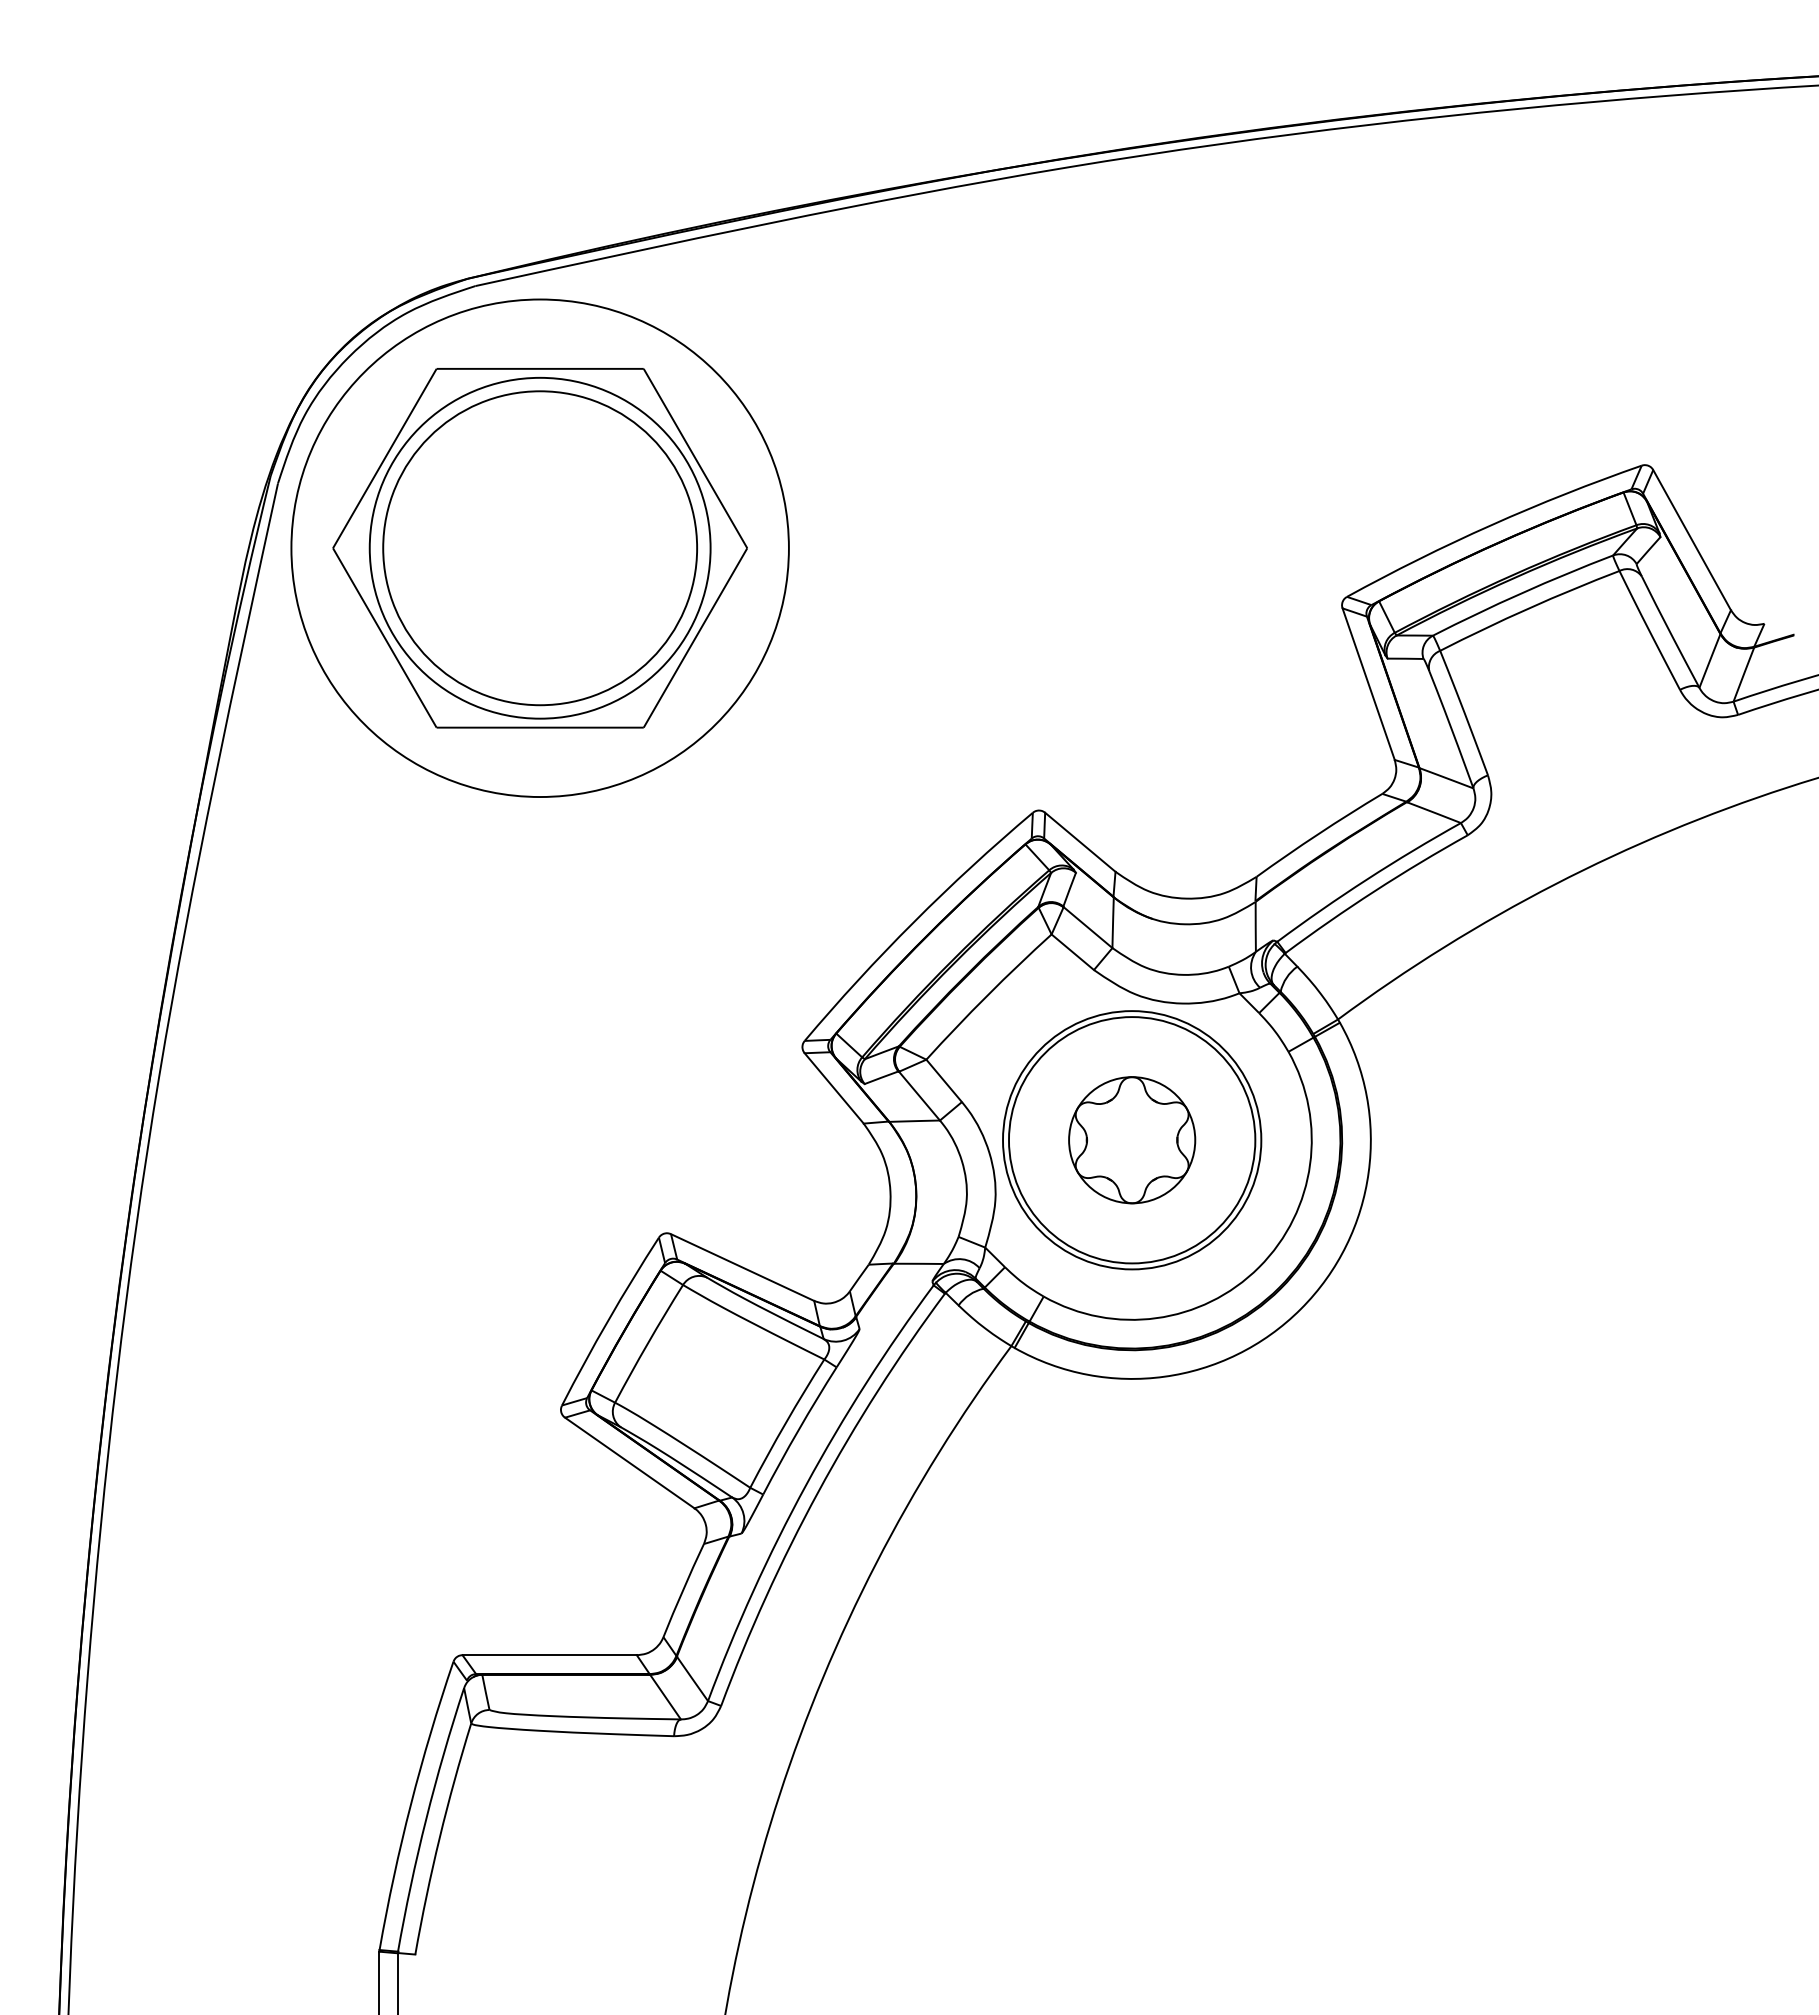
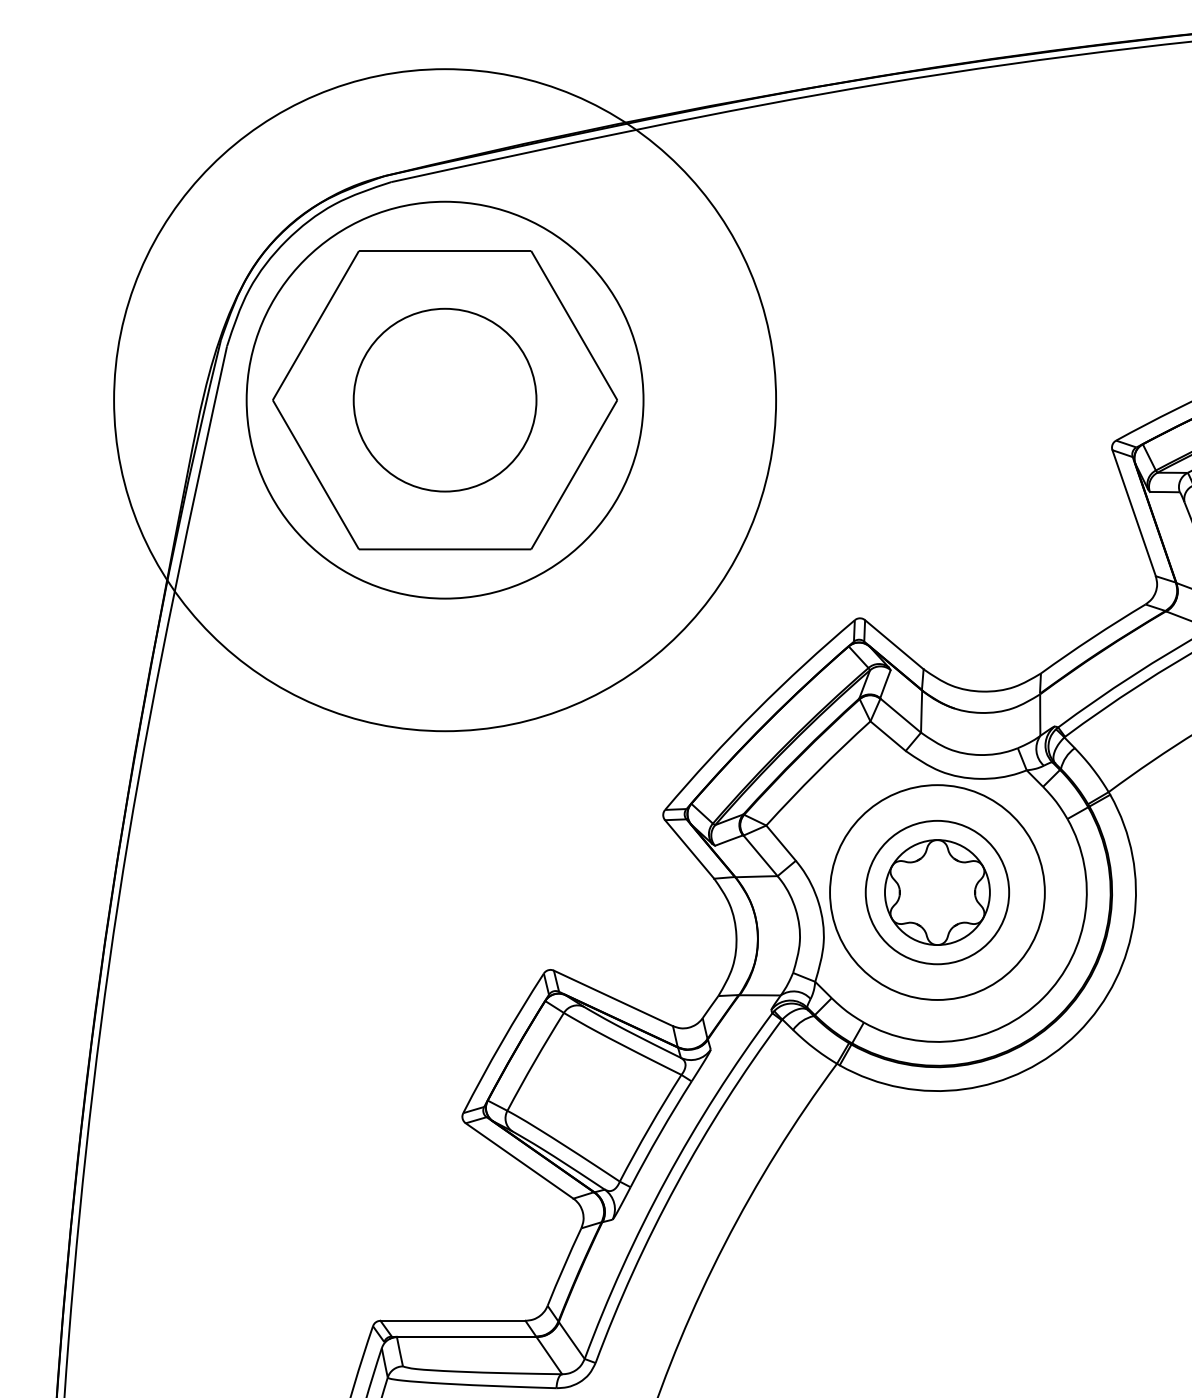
circle: (539, 547) -> (444, 399), size x1.4
circle: (539, 548) -> (444, 400), size x1.6
circle: (540, 548) -> (445, 400), size x0.7
circle: (1132, 1140) -> (937, 892), size x0.7

